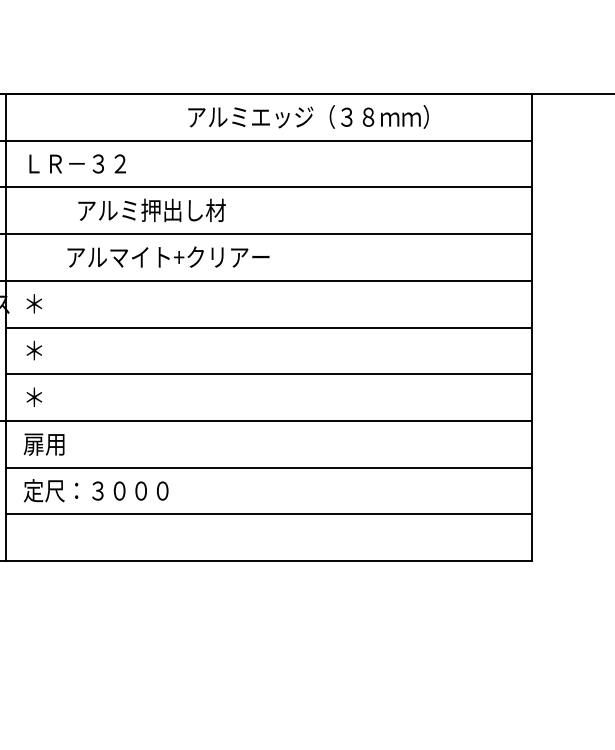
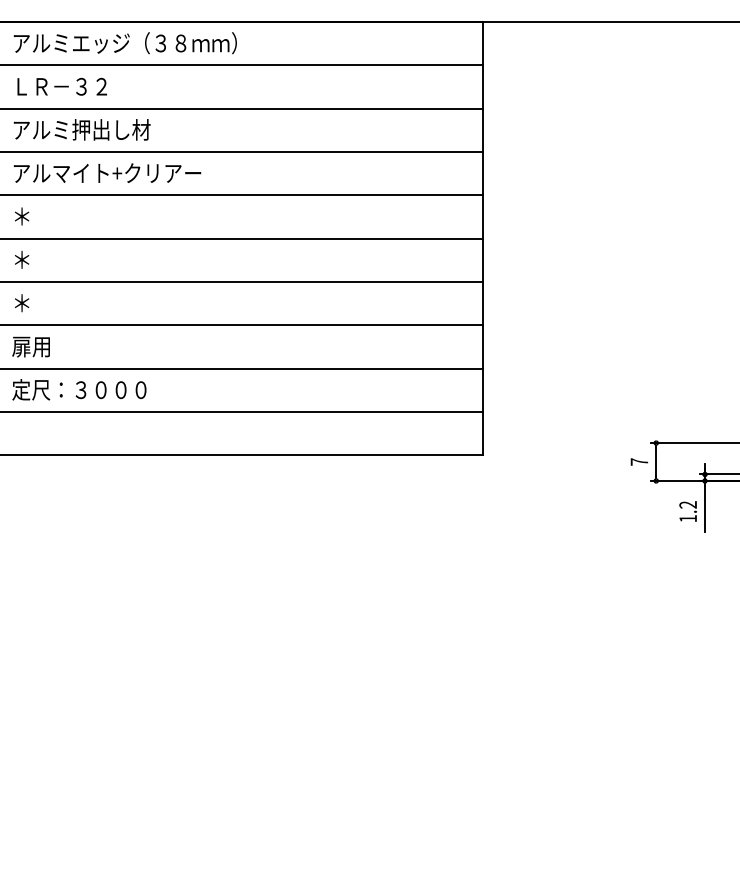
text: (308, 117) -> (125, 43), moved
text: (152, 210) -> (82, 129), moved
text: (168, 256) -> (107, 172), moved

